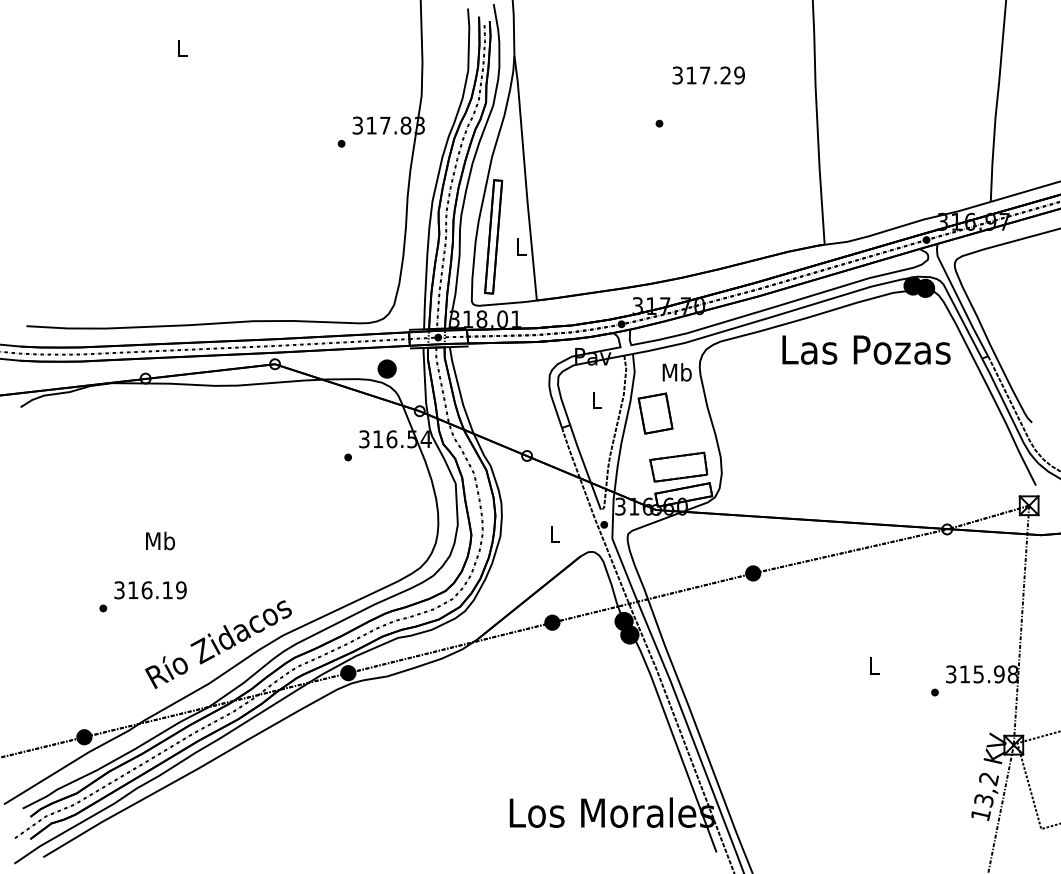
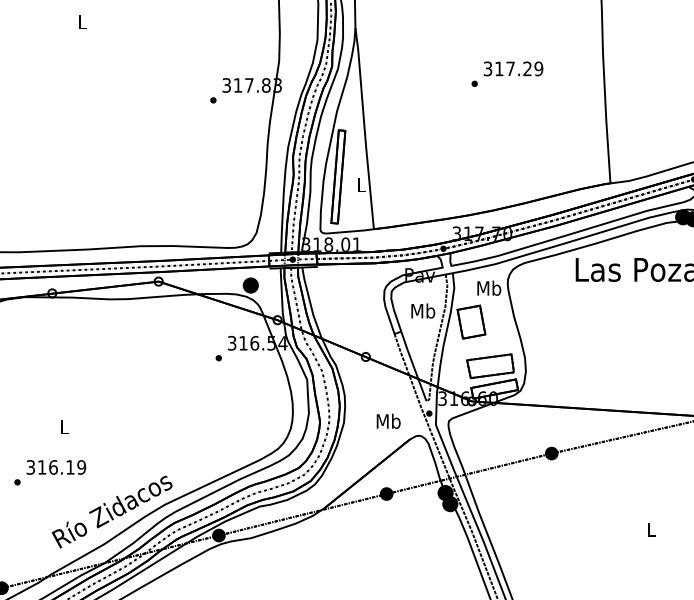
text: (708, 75) -> (513, 68), moved
text: (596, 399) -> (422, 310), L -> Mb
text: (554, 534) -> (388, 421), L -> Mb
text: (160, 540) -> (64, 426), Mb -> L

